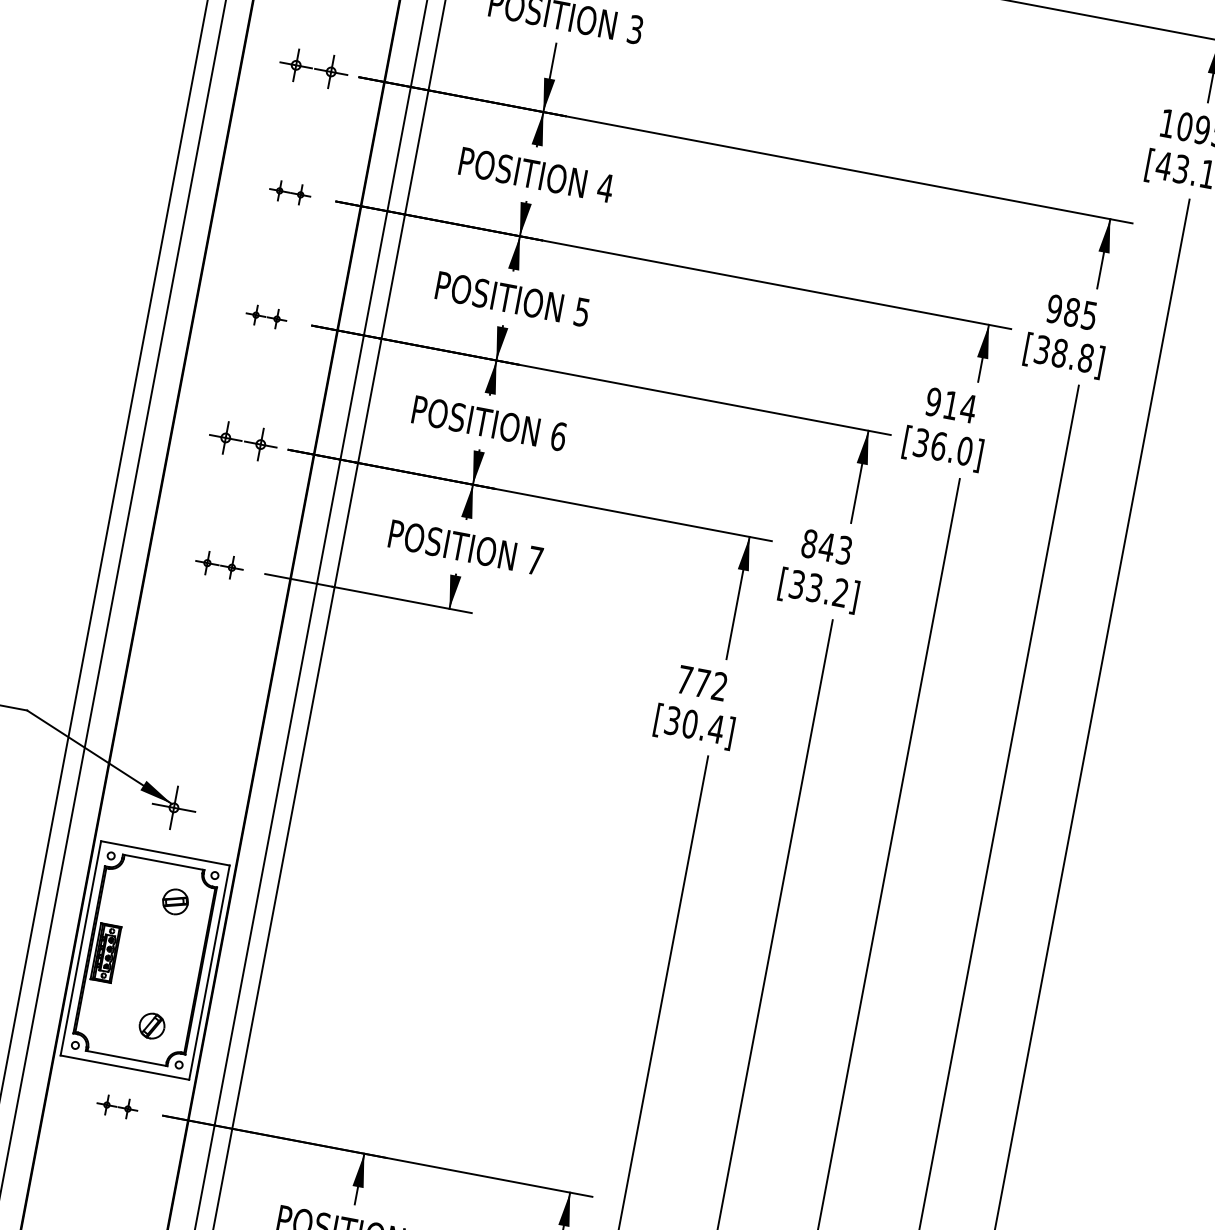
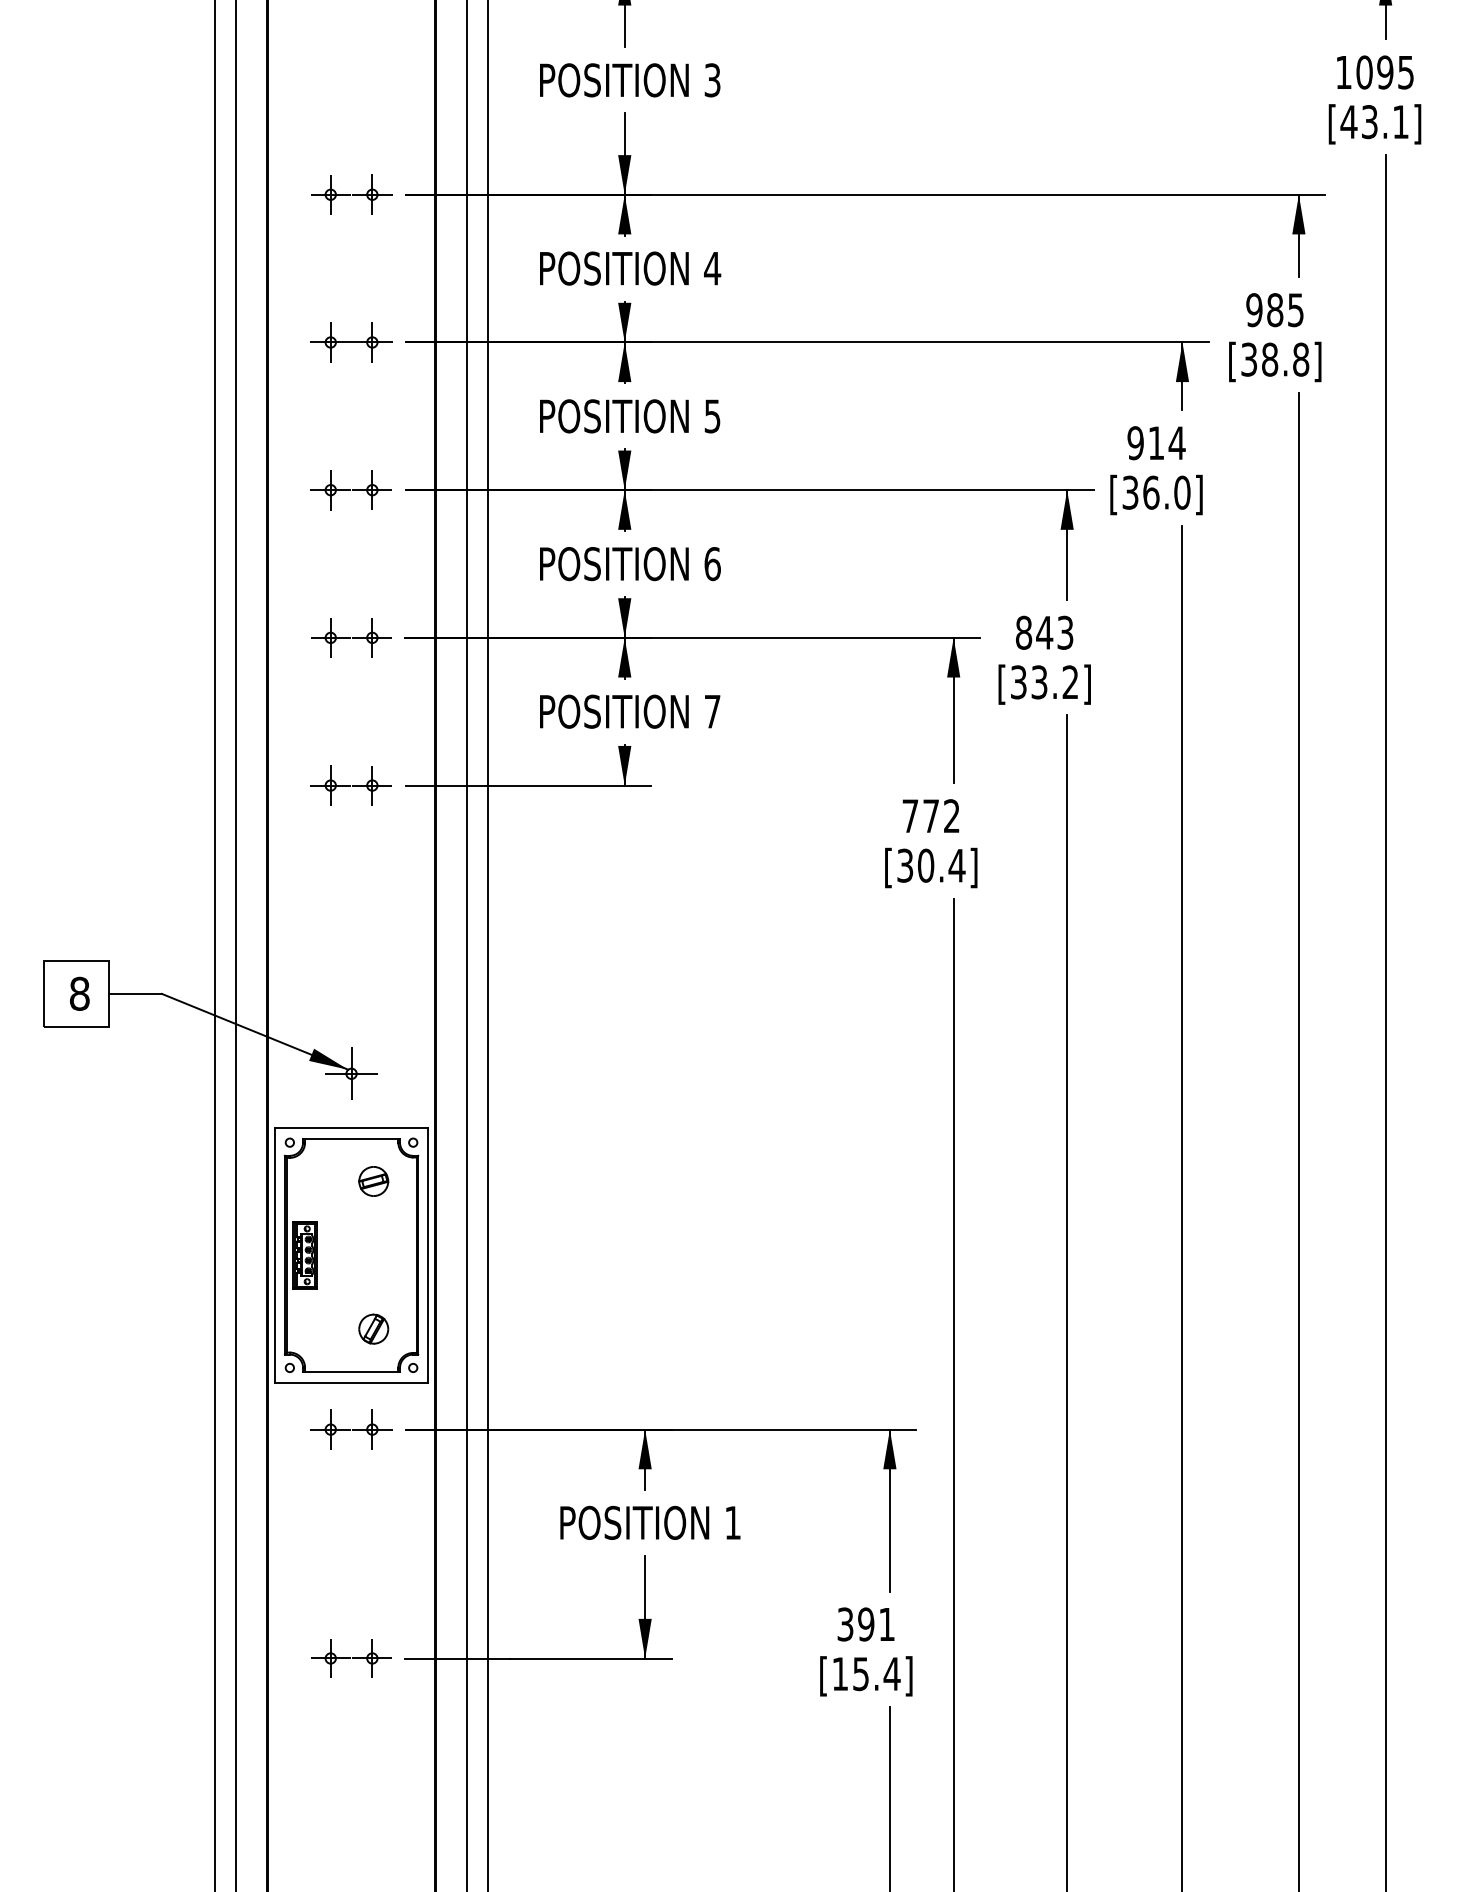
part: (290, 192) -> (351, 342), size x1.67
part: (265, 317) -> (350, 490), size x1.67
part: (218, 565) -> (350, 785), size x1.43
part: (117, 1106) -> (351, 1429), size x1.67

